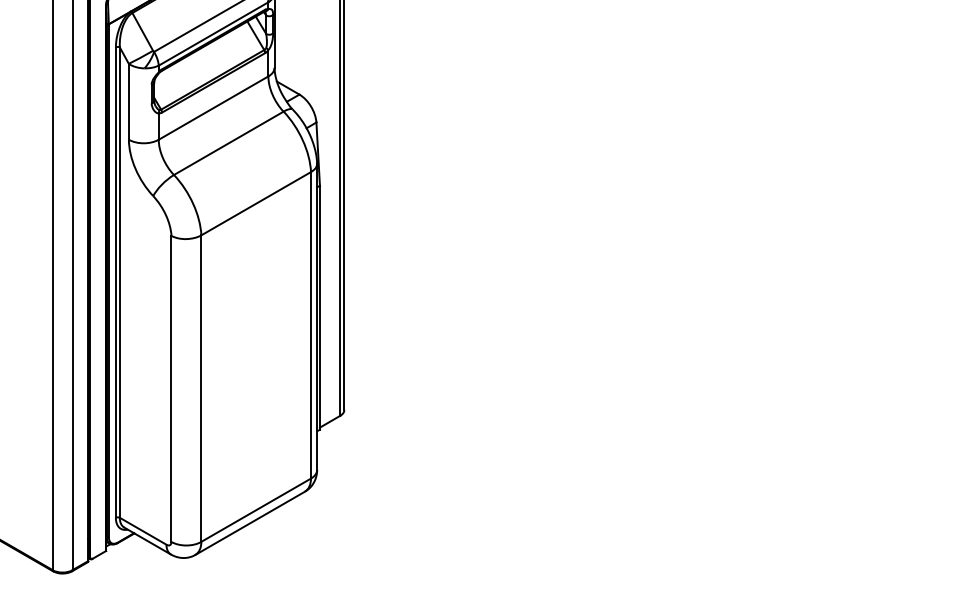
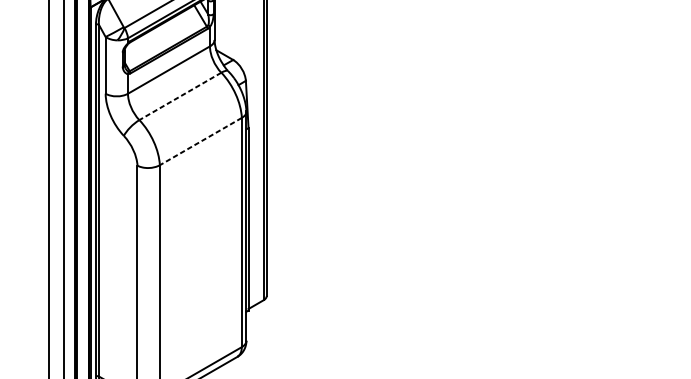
line: (228, 143) -> (180, 96), solid -> dashed
line: (255, 204) -> (200, 142), solid -> dashed

